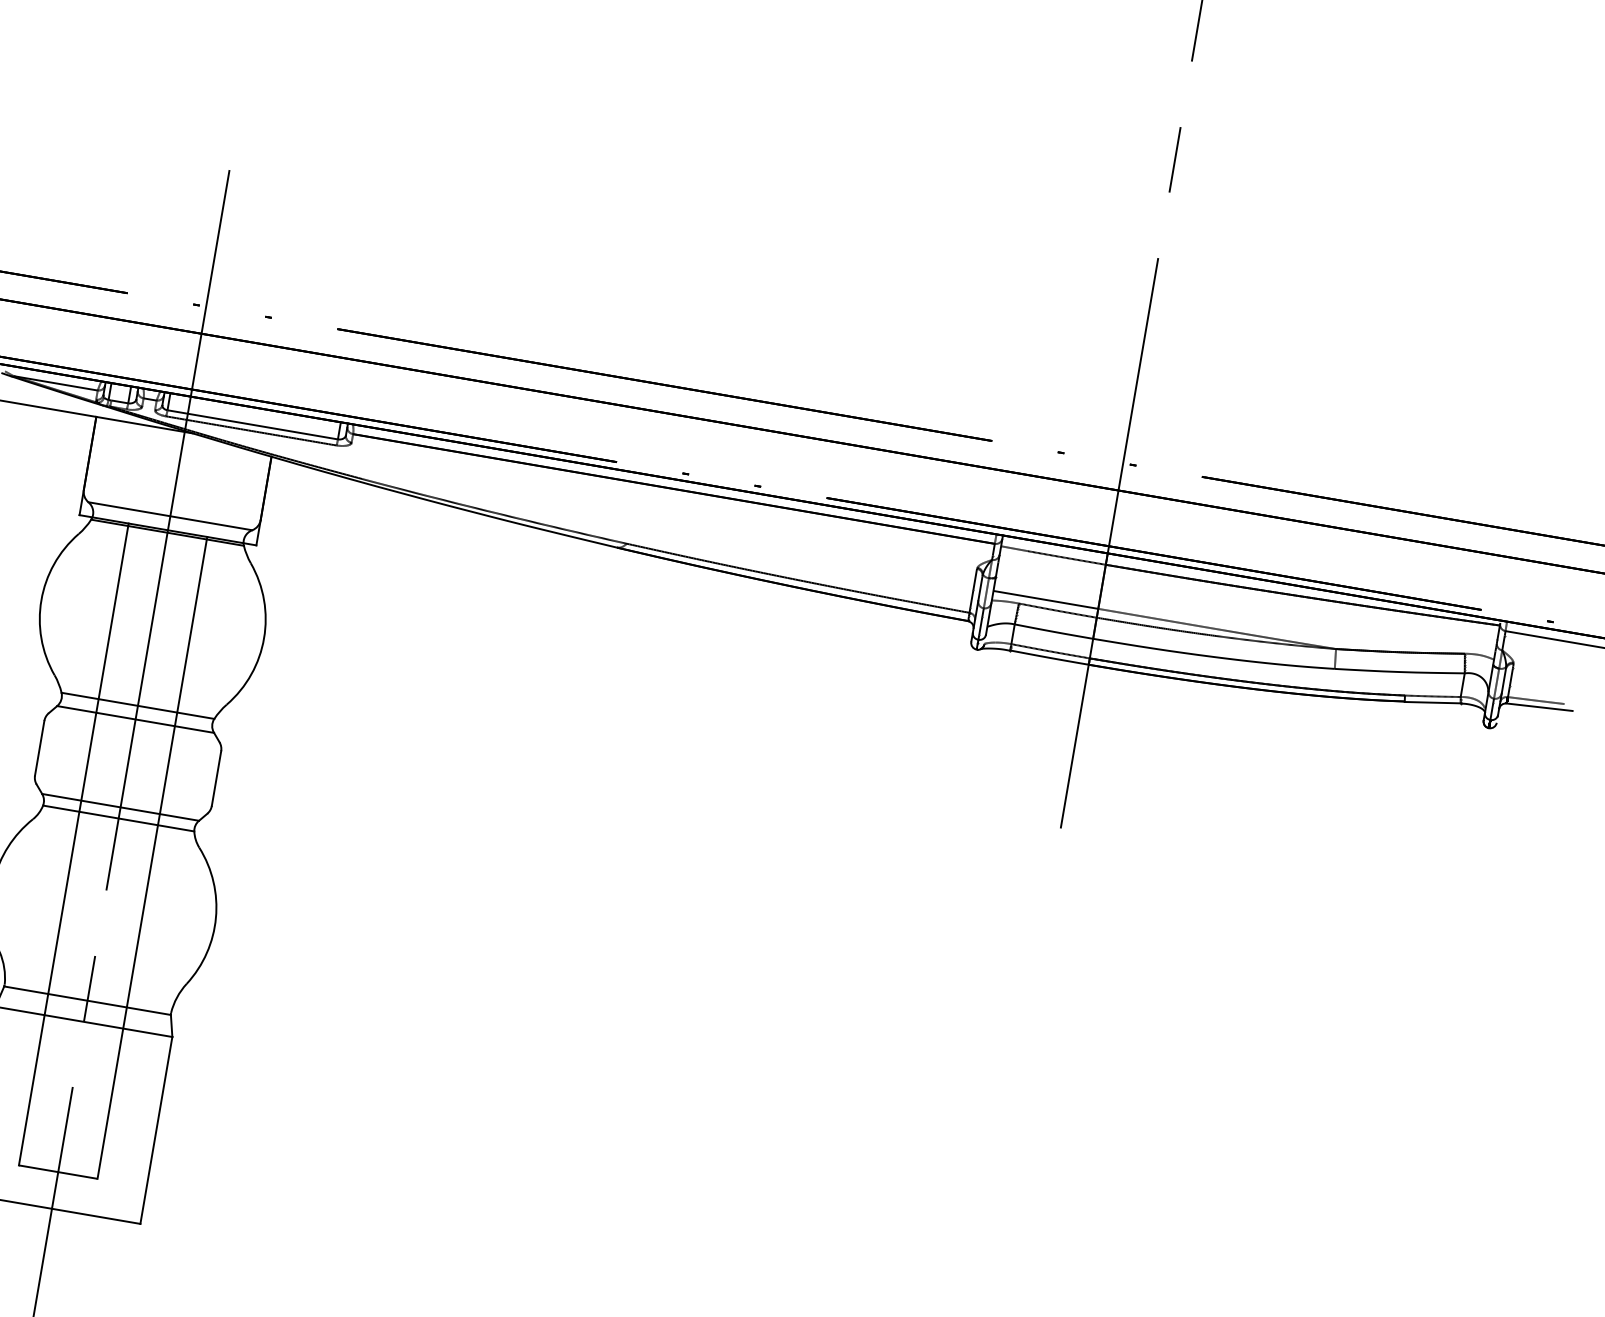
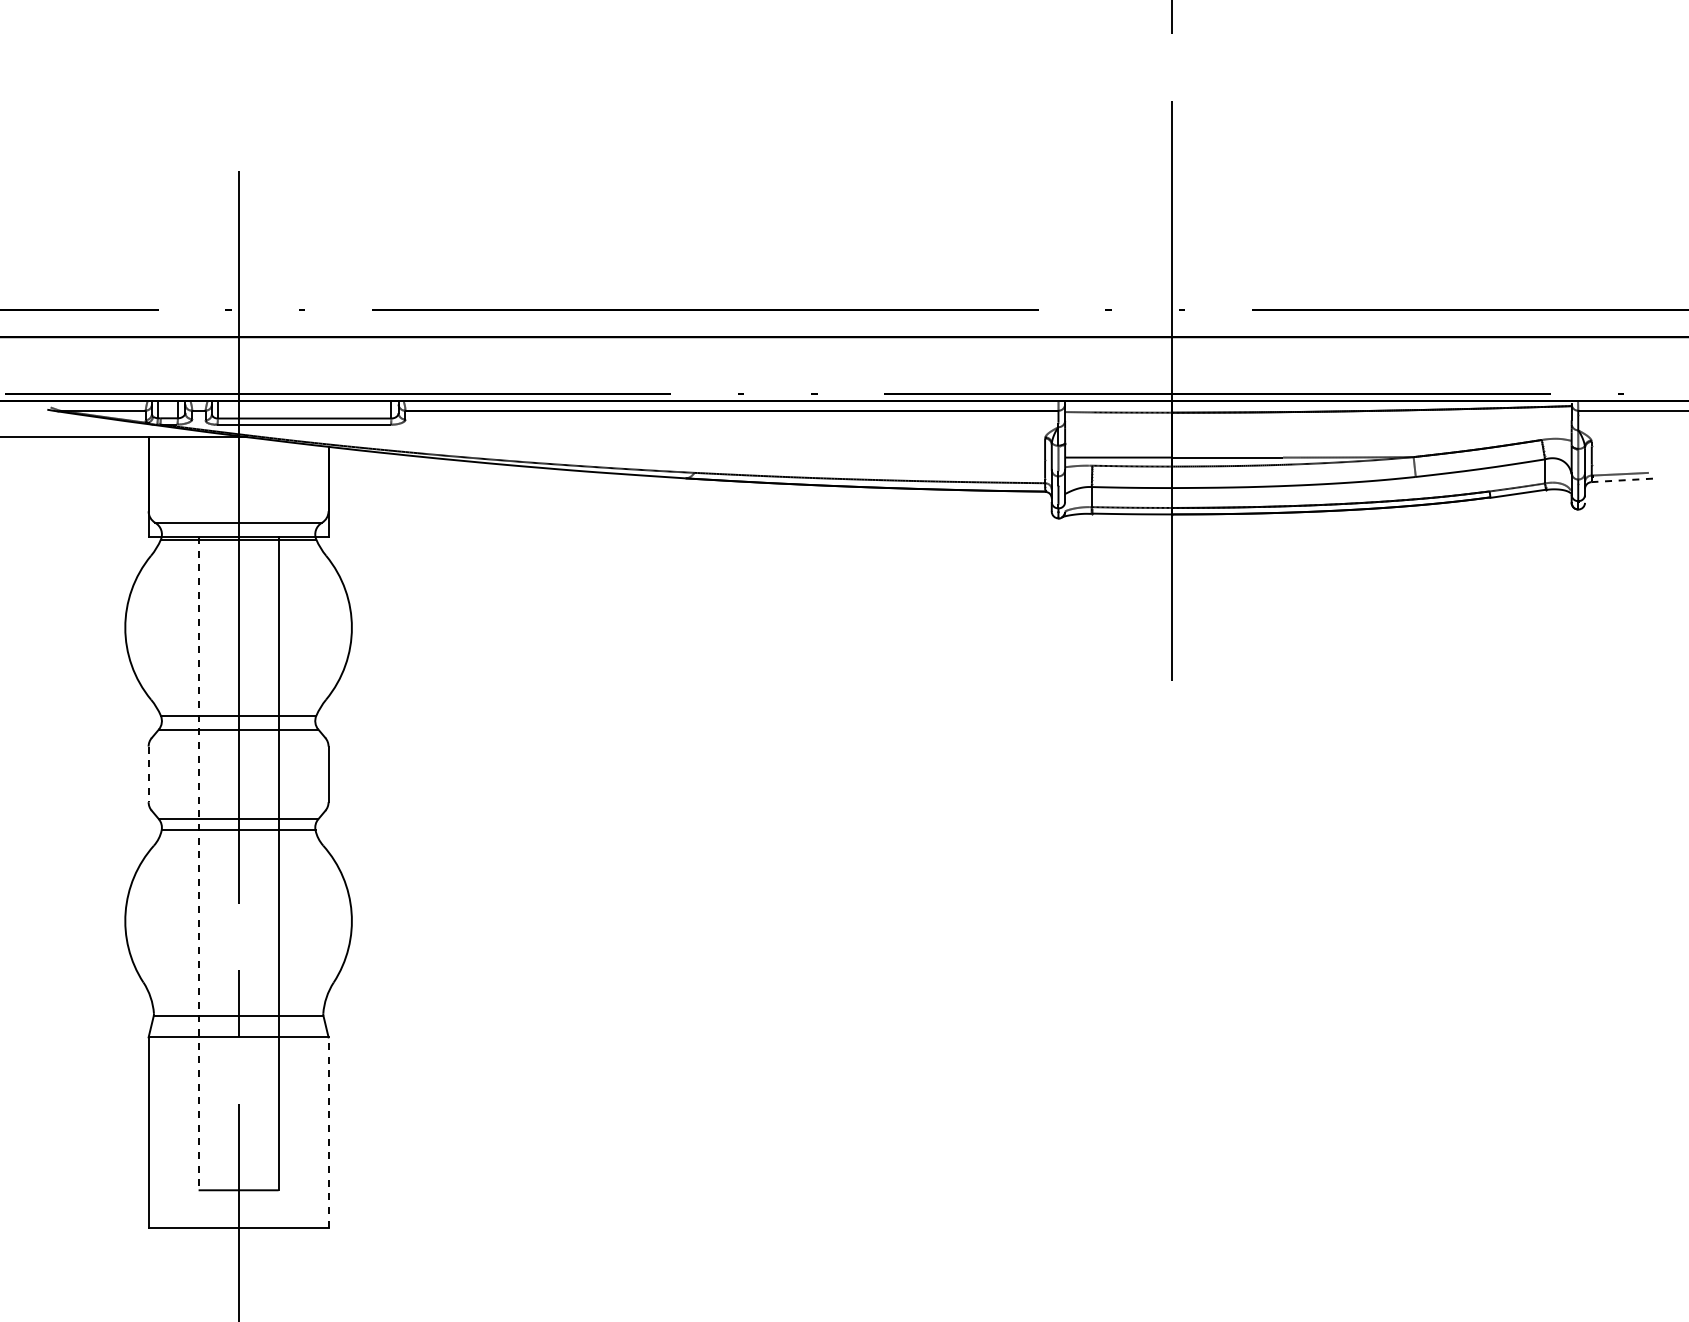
line: (1540, 707) -> (1625, 480), solid -> dashed
line: (39, 748) -> (148, 774), solid -> dashed
line: (73, 844) -> (198, 863), solid -> dashed
line: (156, 1130) -> (328, 1132), solid -> dashed

